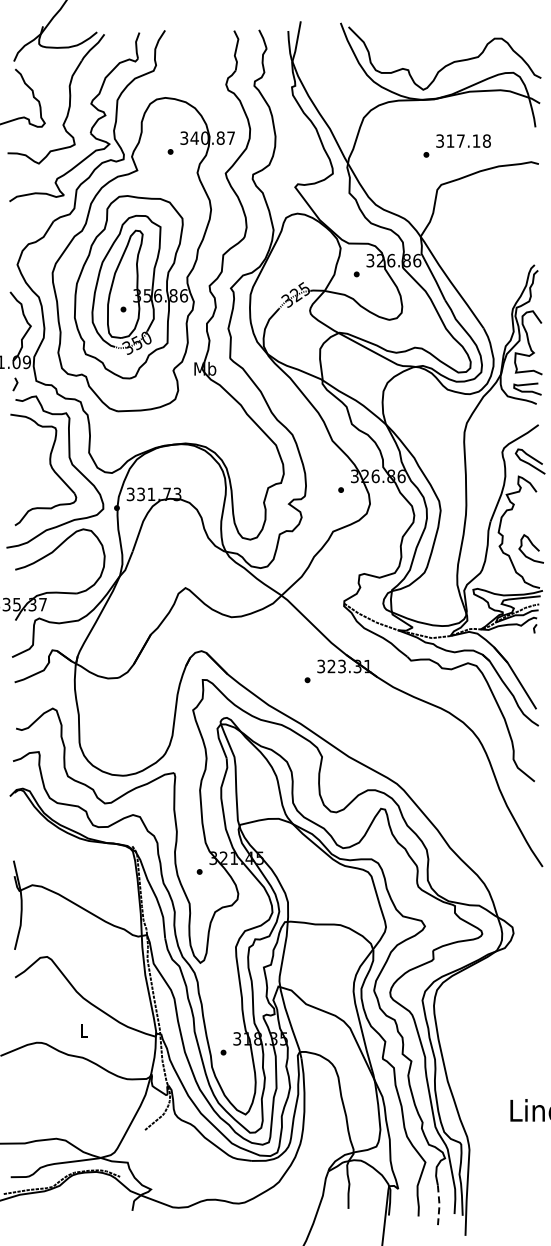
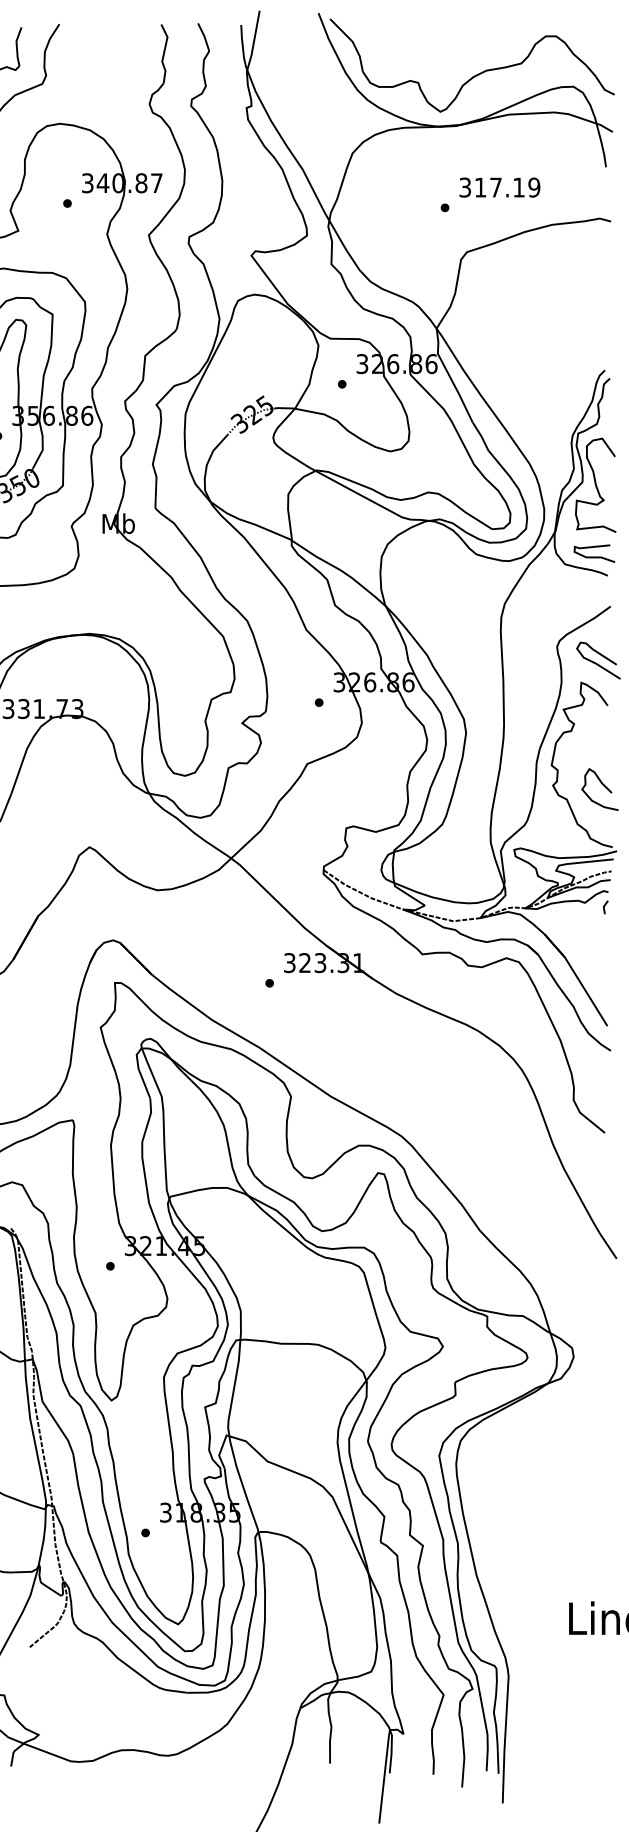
text: (486, 140) -> (533, 186), 317.18 -> 317.19
line: (439, 1204) -> (464, 1757), dashed -> solid

